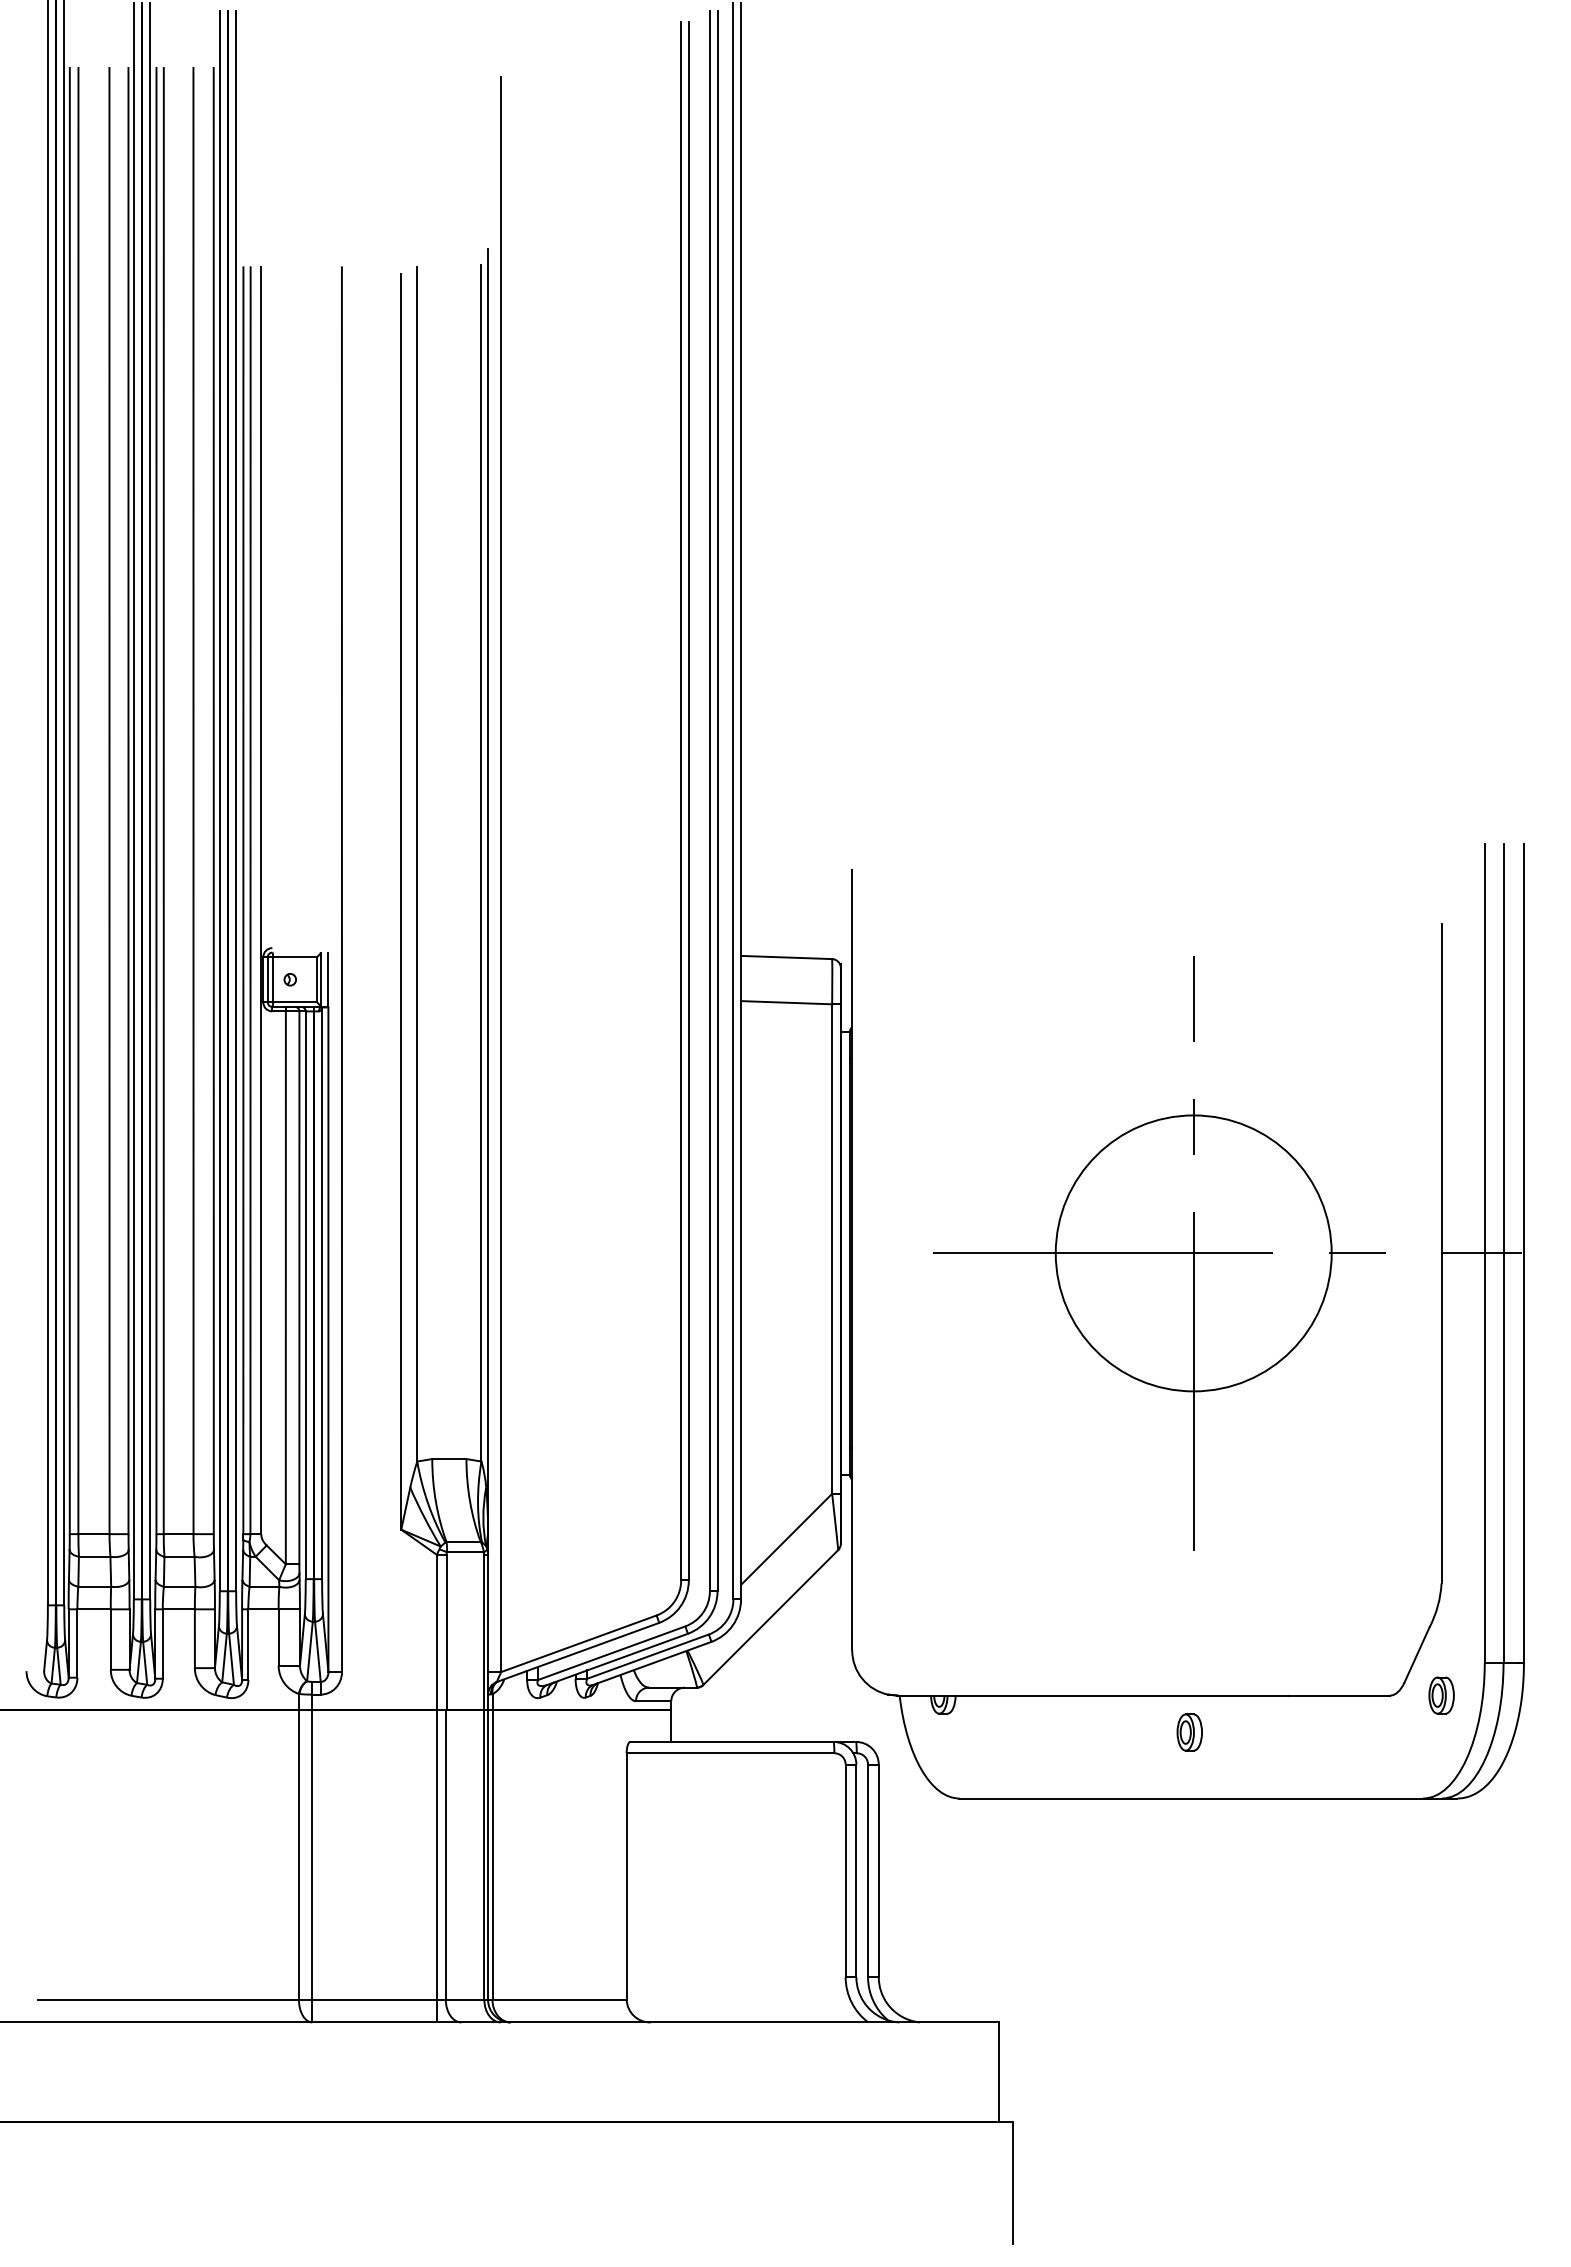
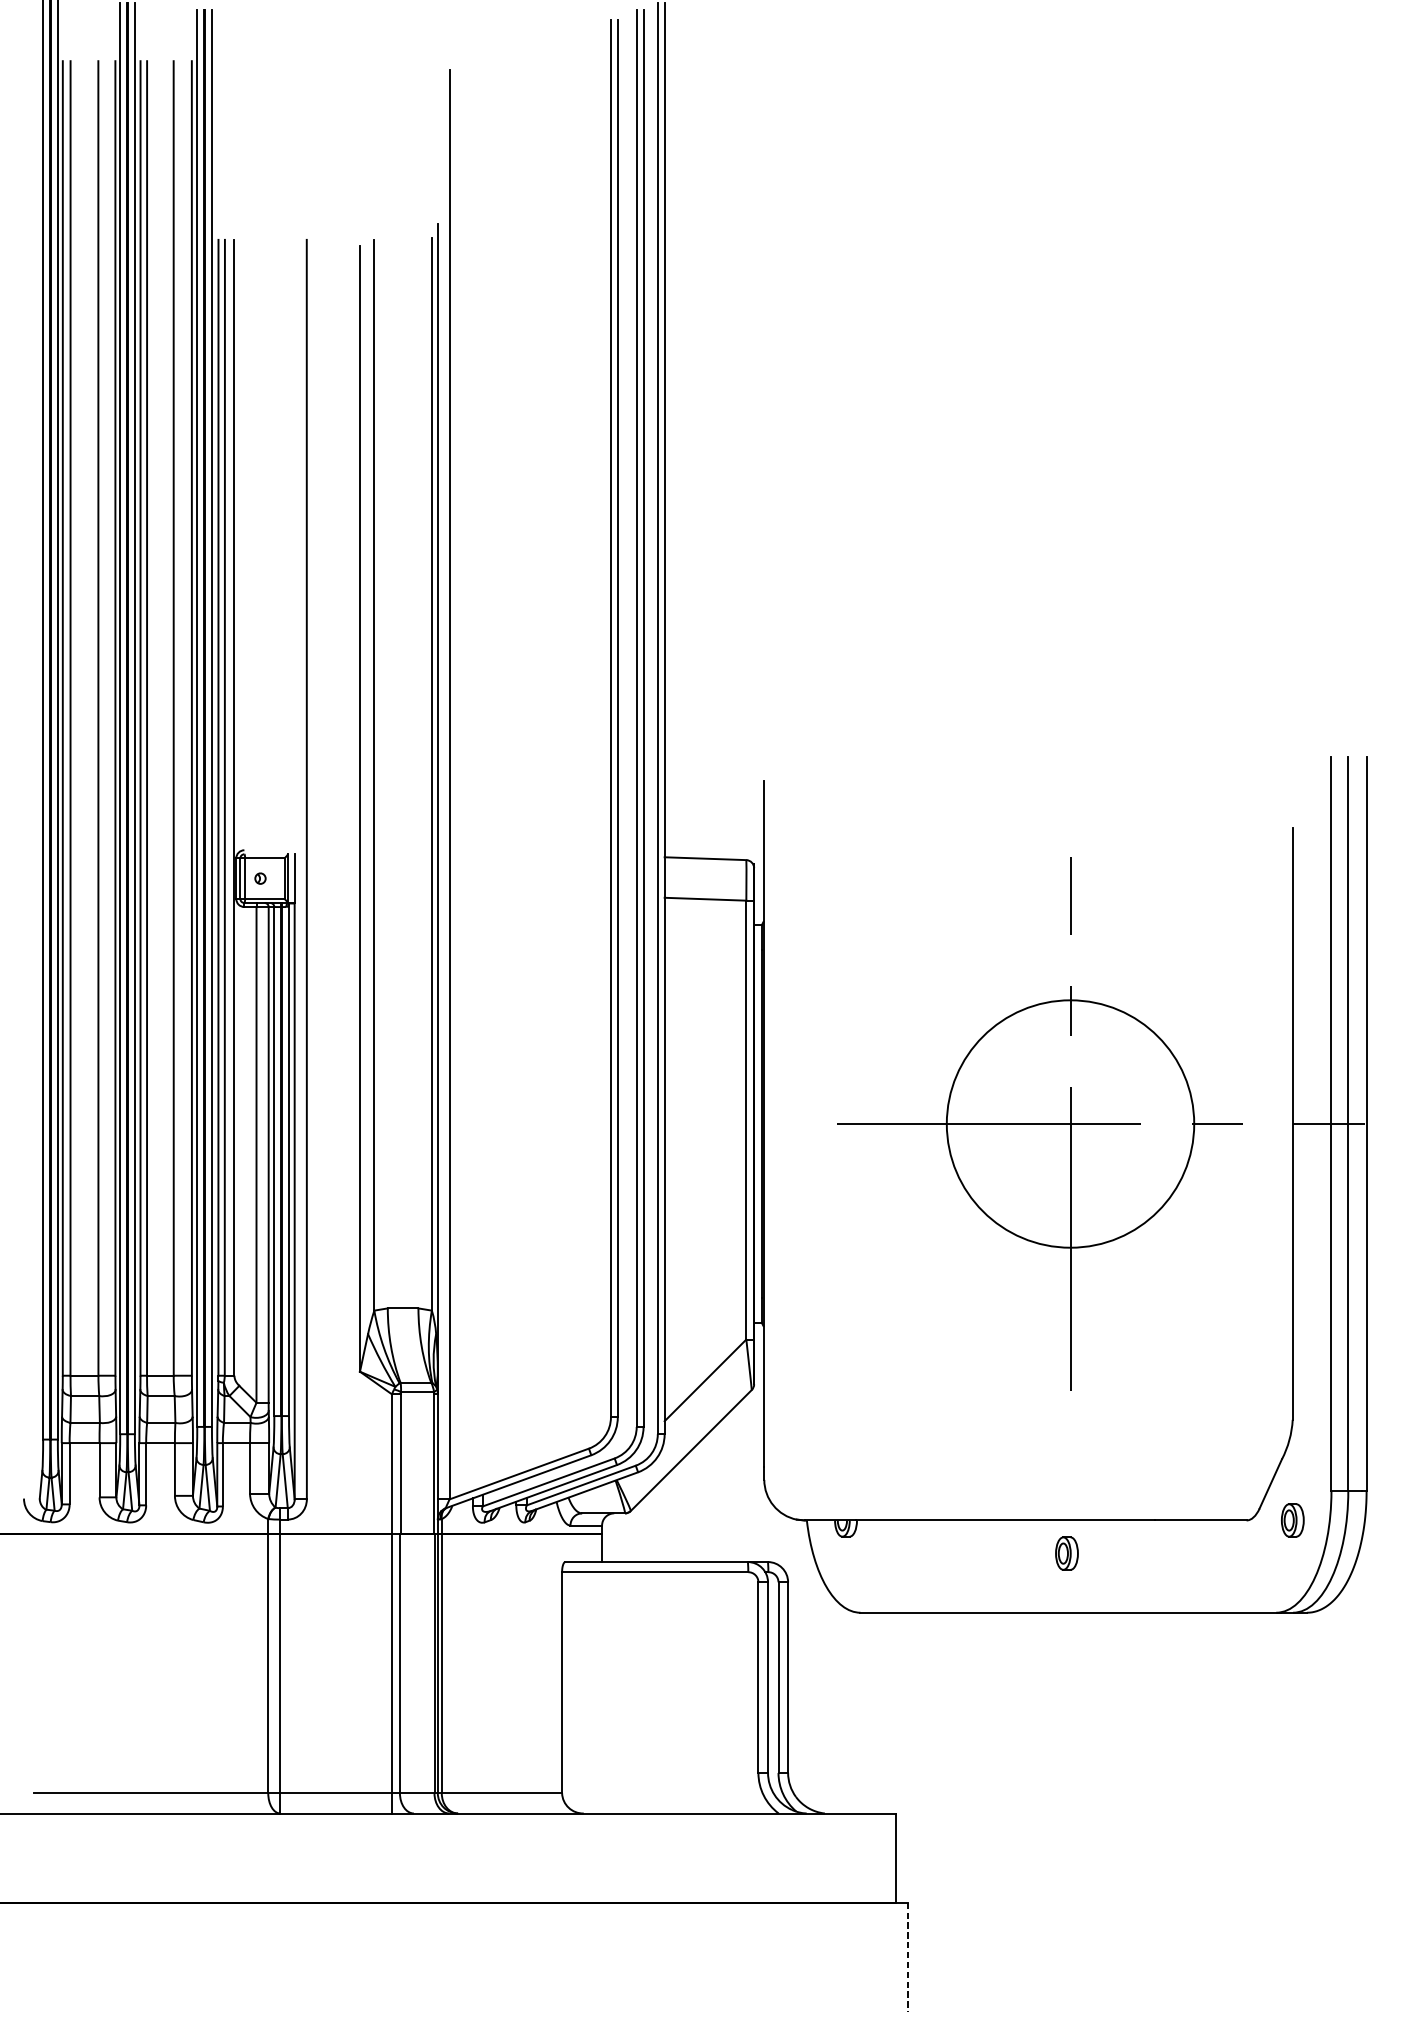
line: (1012, 2183) -> (908, 1957), solid -> dashed

